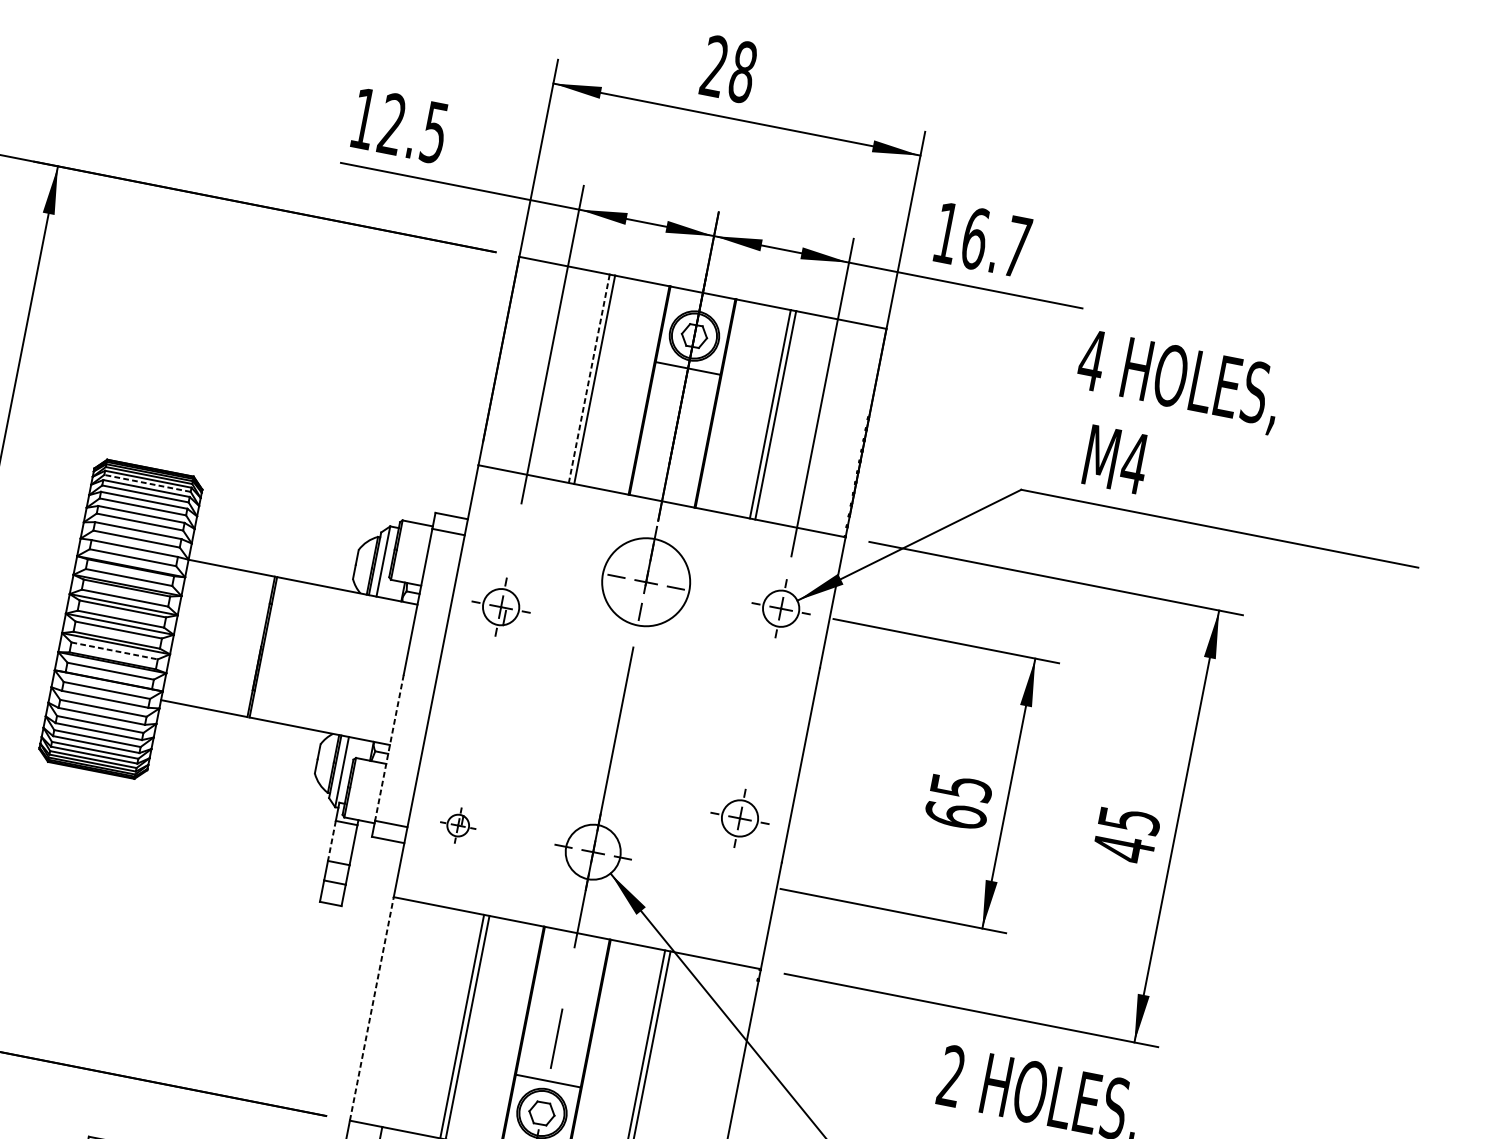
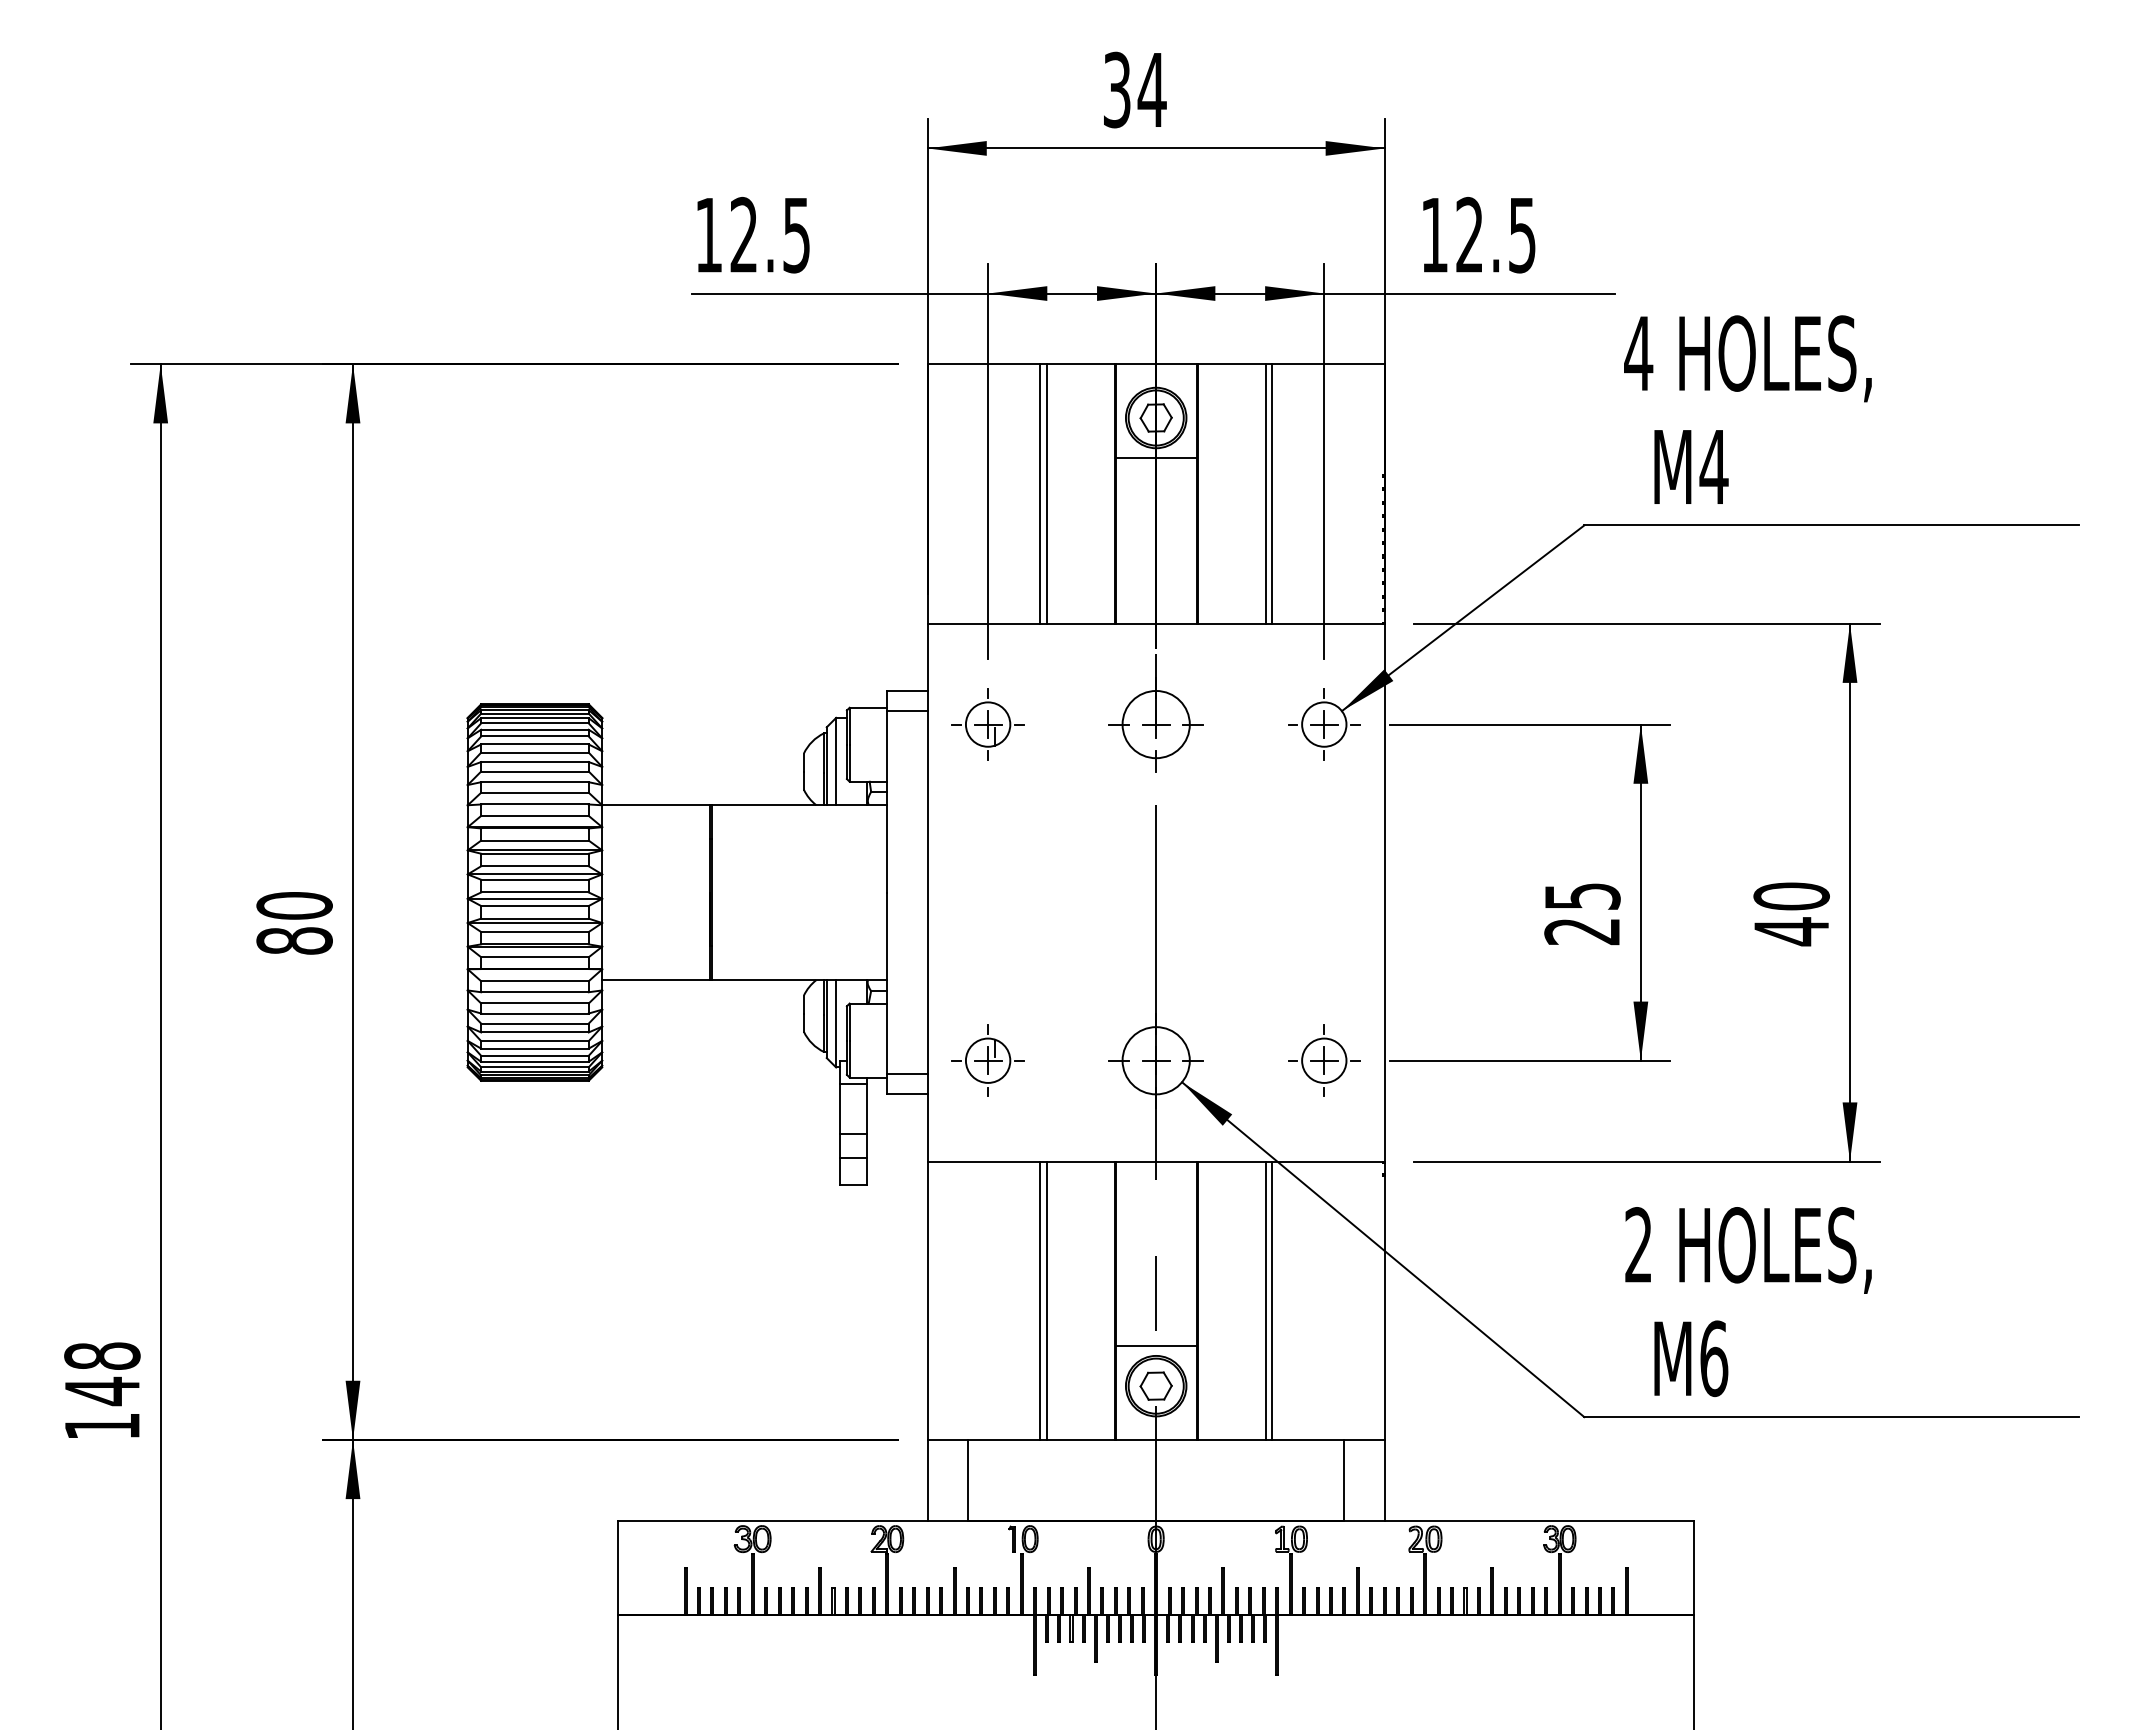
text: (728, 68) -> (1134, 89), 28 -> 34
text: (995, 242) -> (1495, 234), 16.7 -> 12.5
line: (589, 378) -> (1040, 493), dashed -> solid
line: (147, 483) -> (534, 723), dashed -> solid
circle: (645, 582) -> (1155, 724), size x0.62
part: (500, 606) -> (987, 724), moved
line: (114, 651) -> (534, 932), dashed -> solid
line: (389, 747) -> (887, 983), dashed -> solid
text: (955, 815) -> (1582, 931), 65 -> 25
part: (740, 818) -> (1324, 1060), moved
text: (1129, 820) -> (1791, 896), 45 -> 40
part: (457, 825) -> (987, 1060), size x1.67
line: (332, 840) -> (840, 1108), dashed -> solid
line: (371, 1008) -> (927, 1300), dashed -> solid

